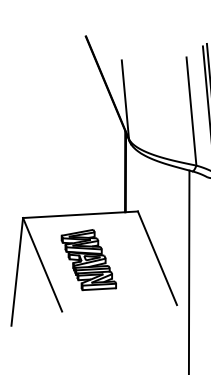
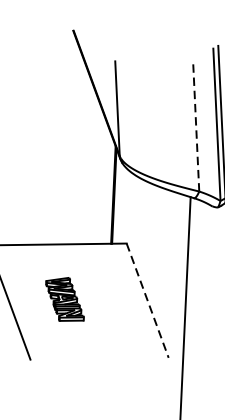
line: (191, 111) -> (196, 126), solid -> dashed
line: (157, 258) -> (147, 300), solid -> dashed
part: (88, 260) -> (64, 299), size x0.6

